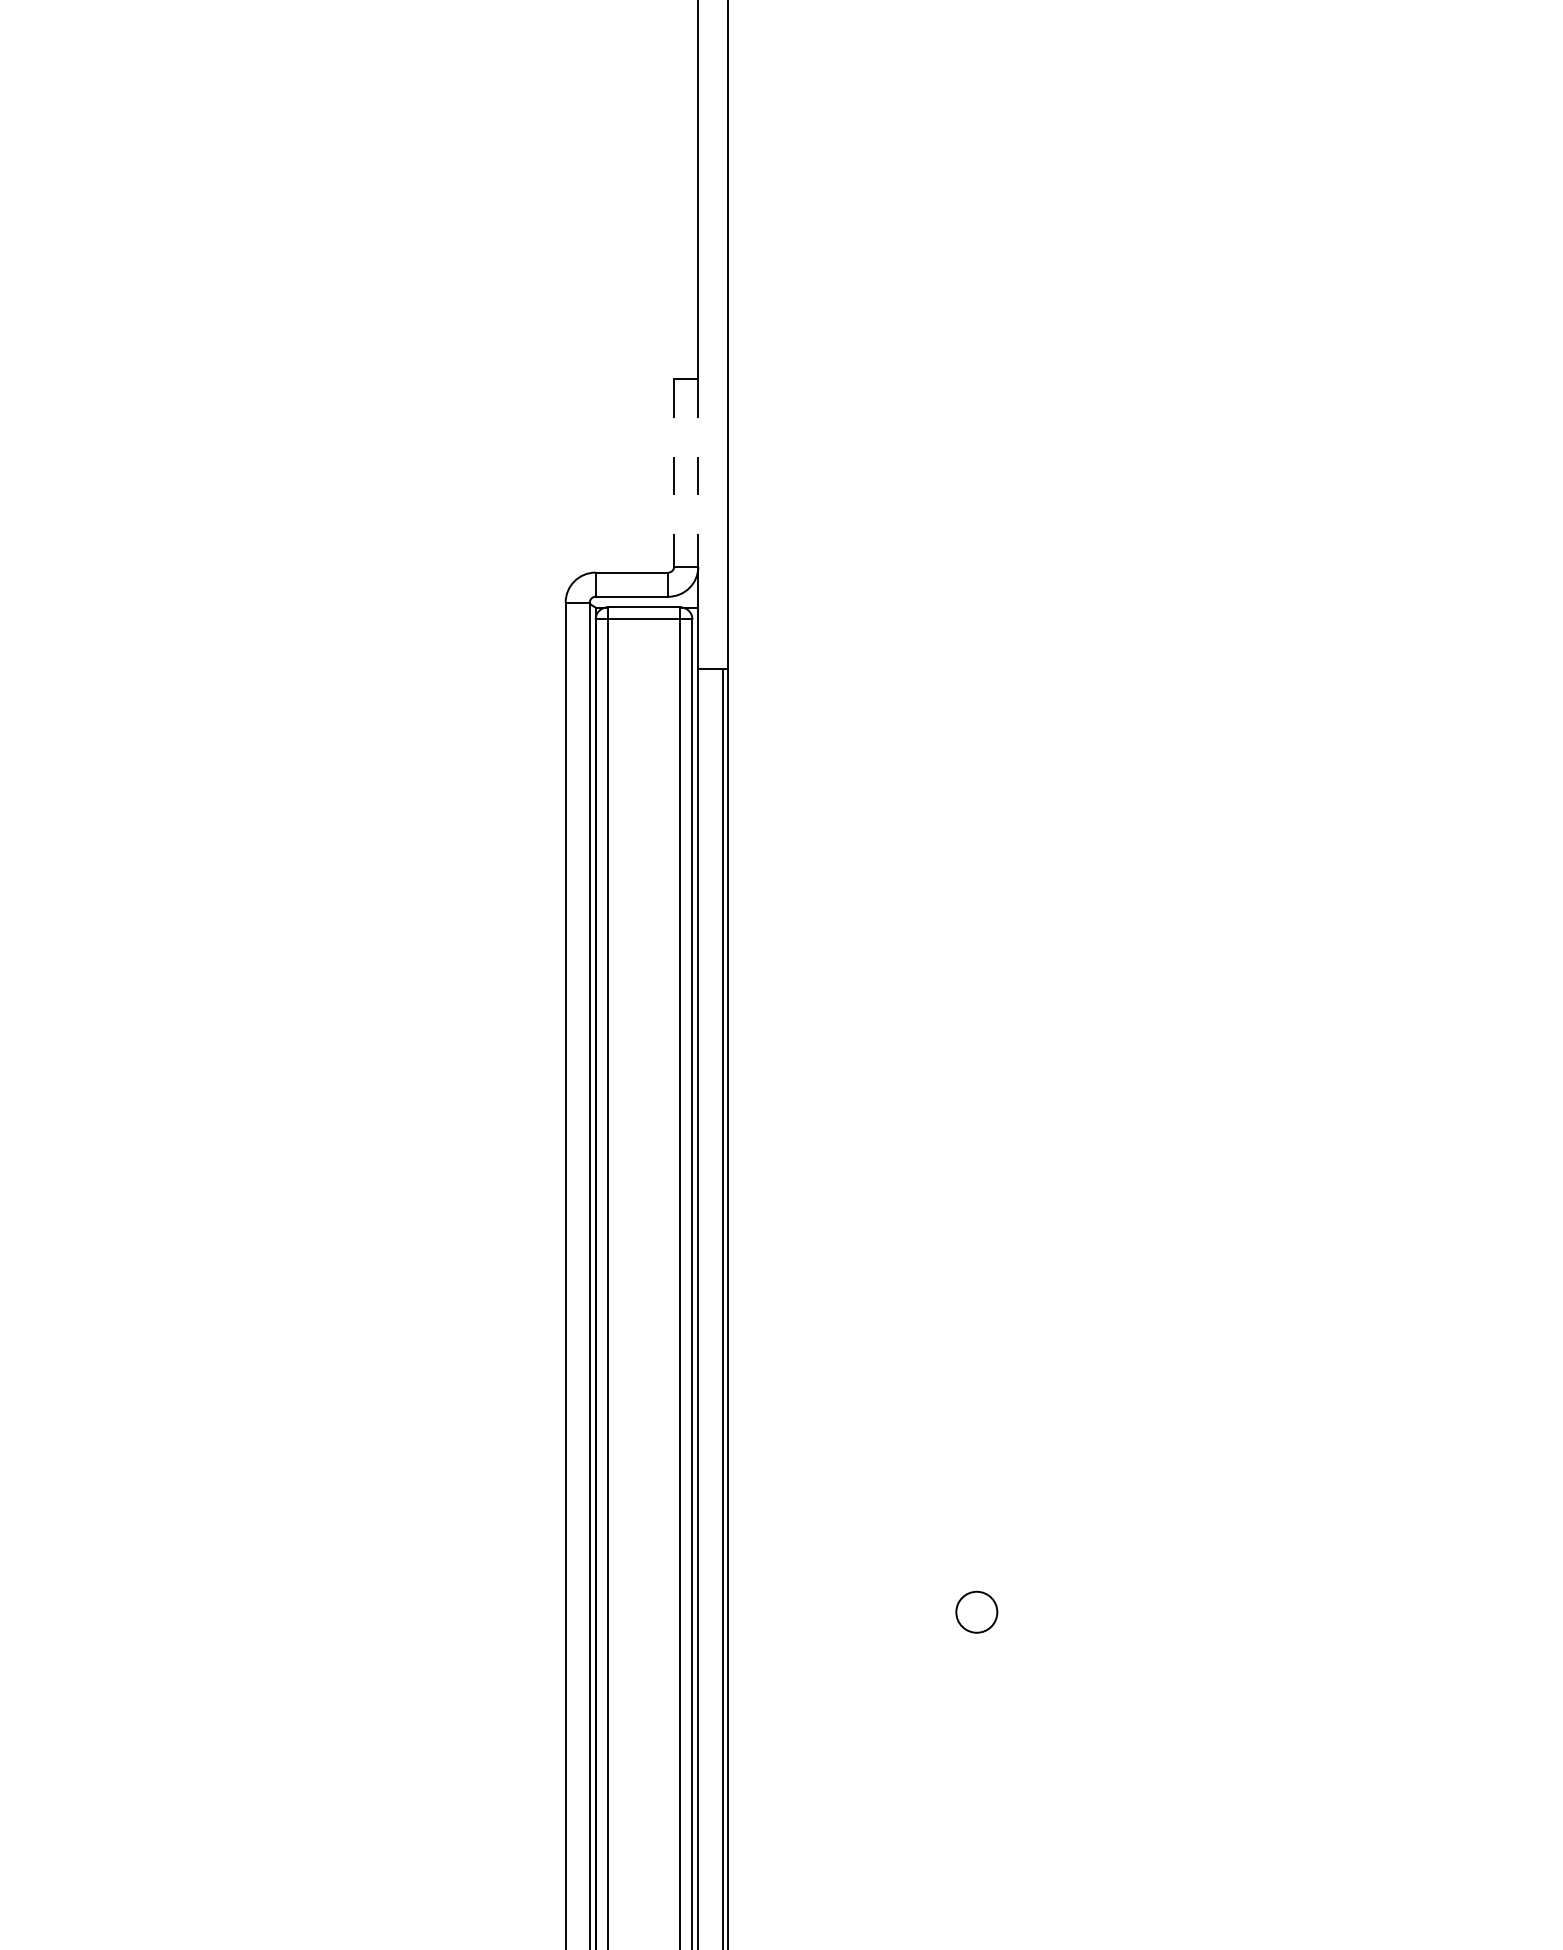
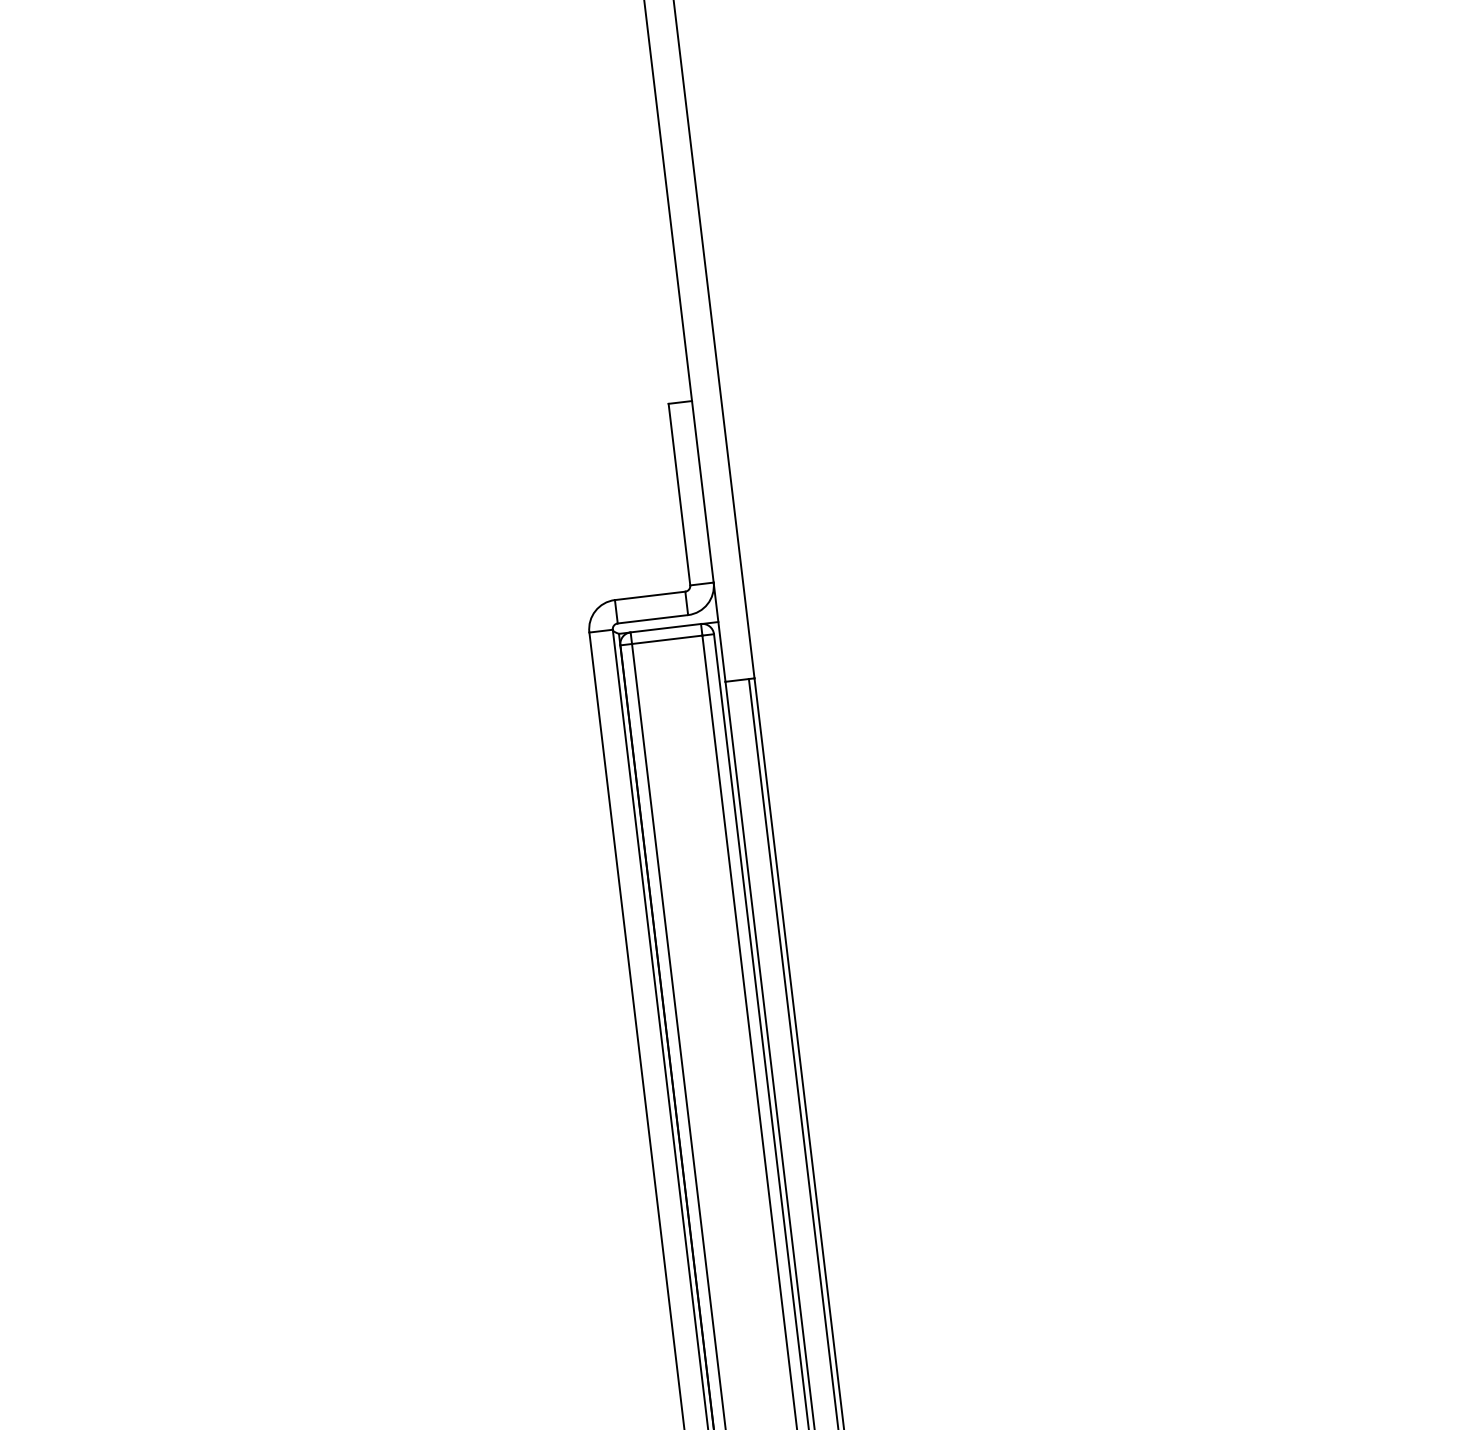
line: (674, 472) -> (679, 494), dashed -> solid
line: (698, 472) -> (702, 491), dashed -> solid

